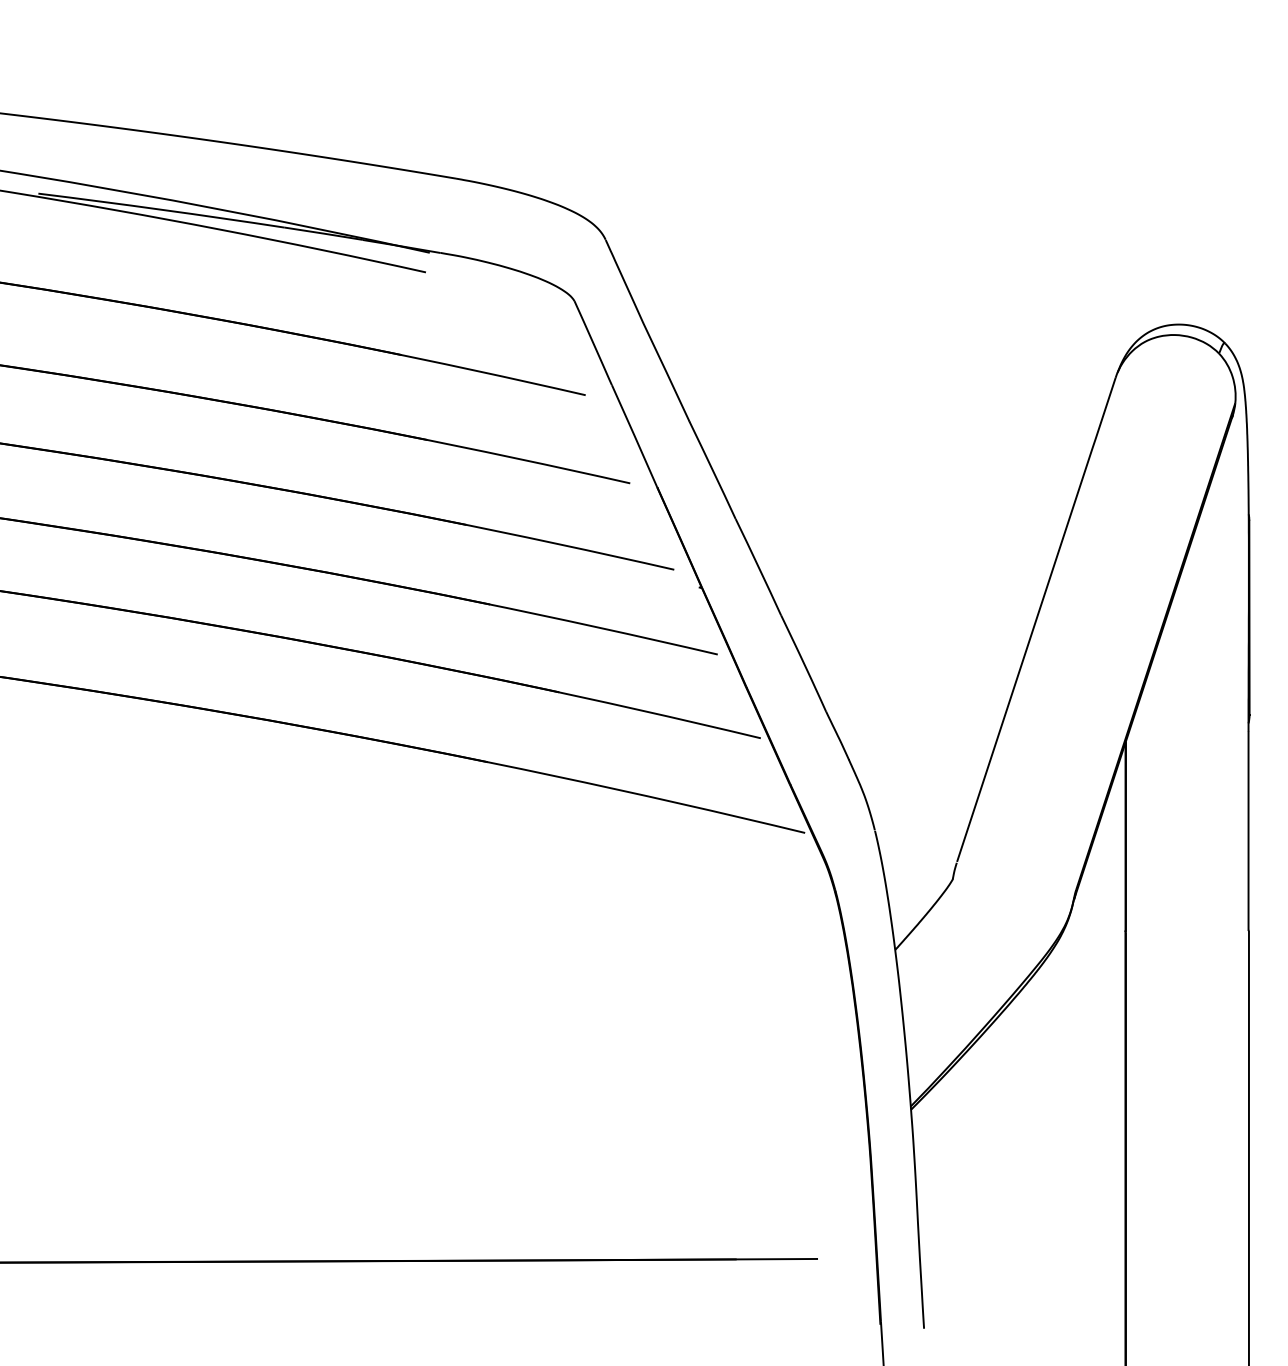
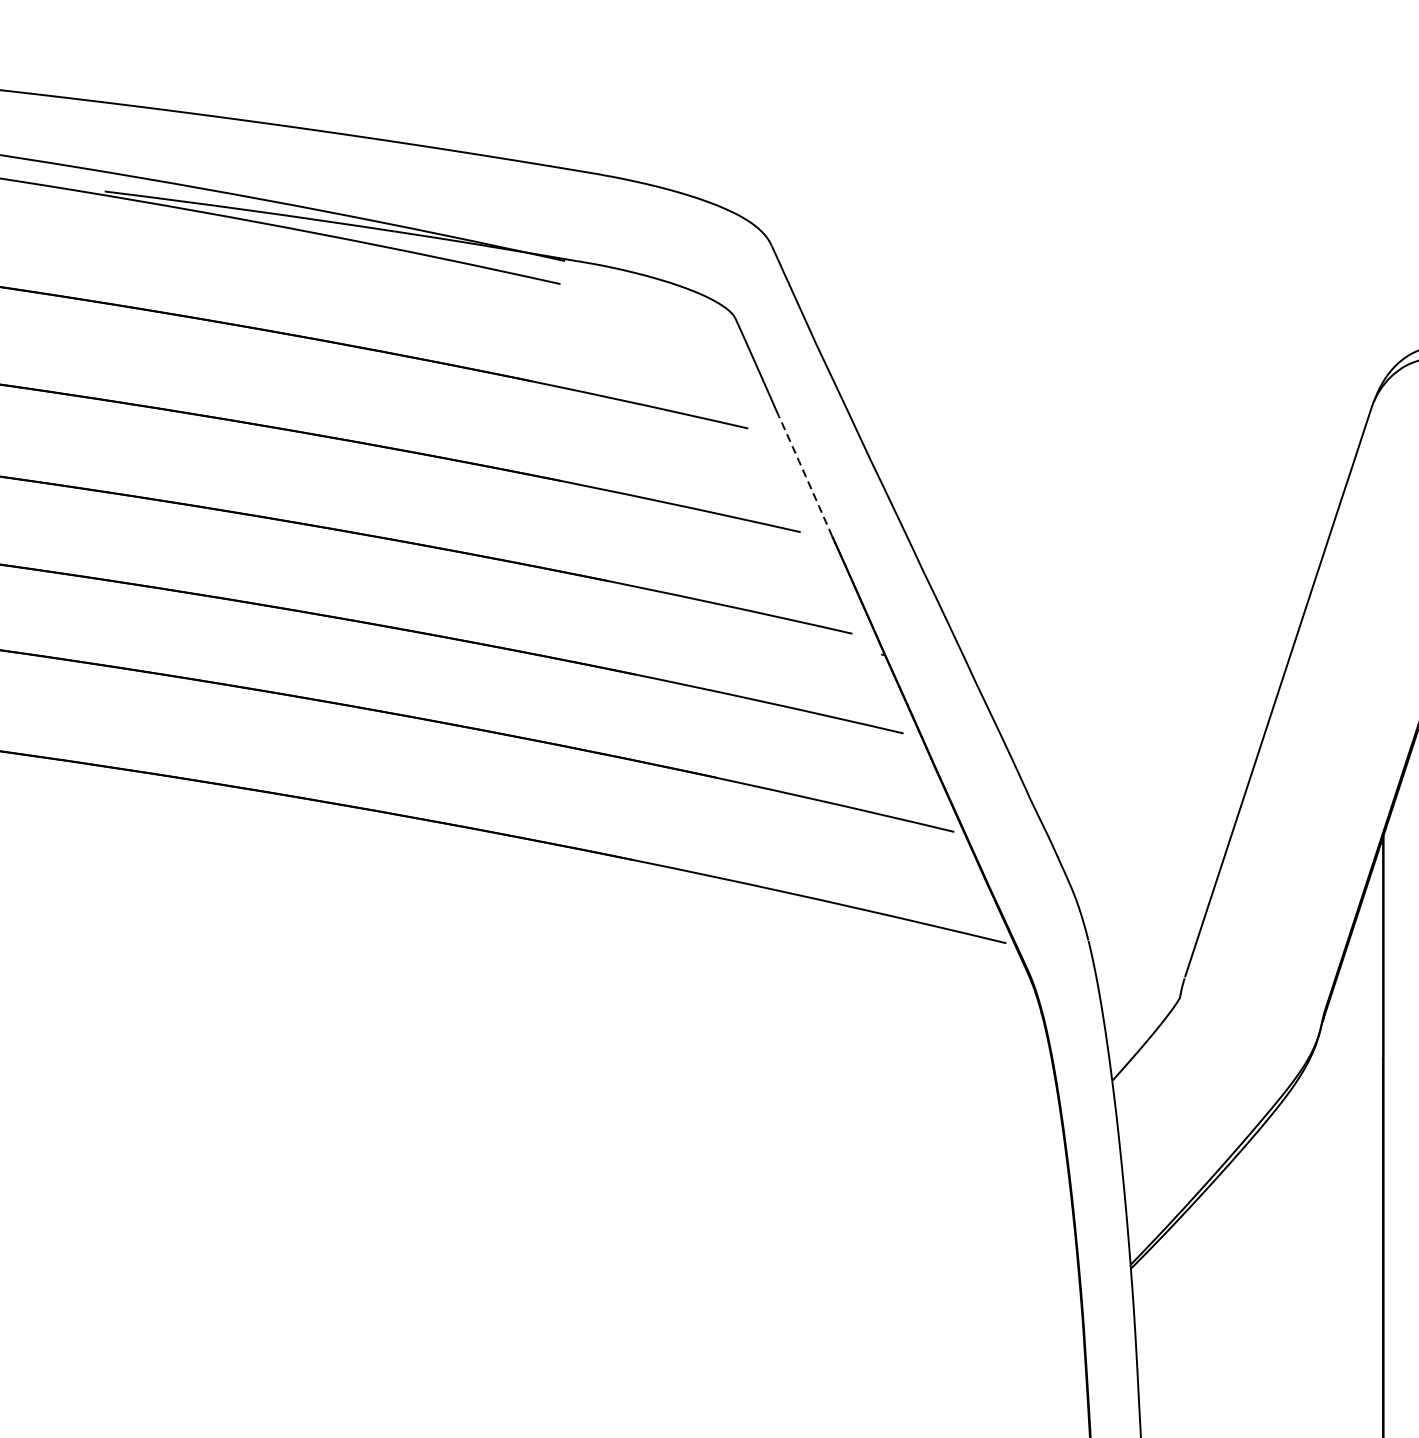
arc: (634, 436) -> (805, 477), solid -> dashed

